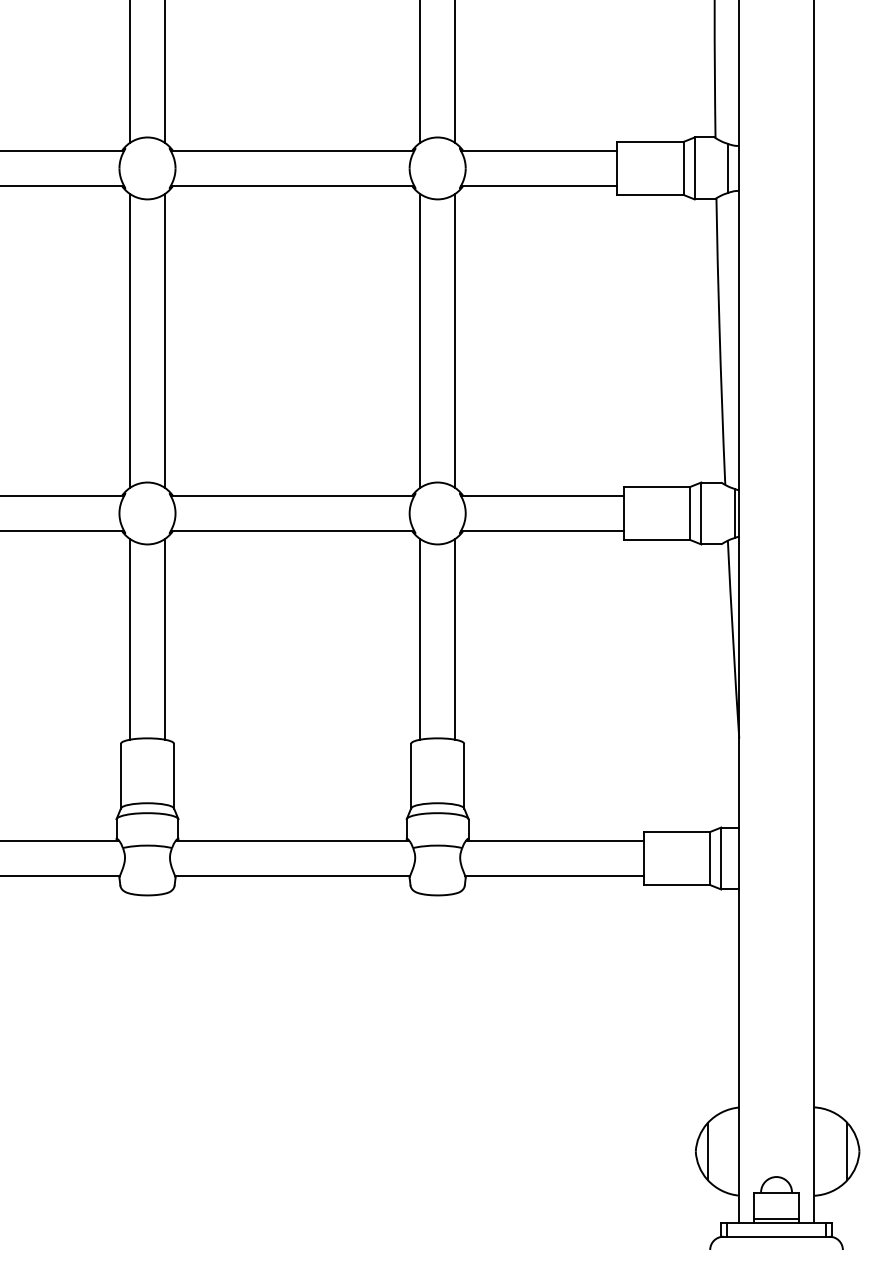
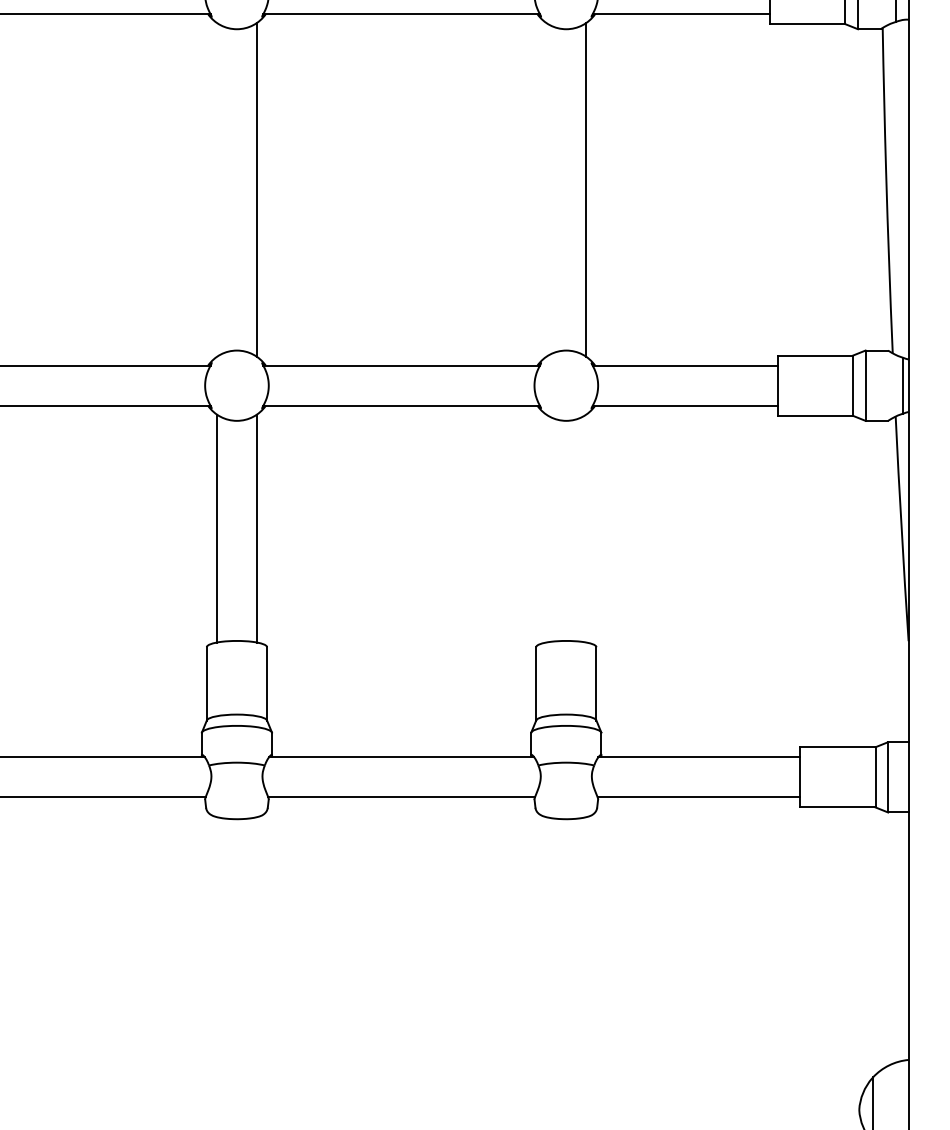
line: (129, 340) -> (216, 189), removed
line: (420, 340) -> (546, 189), removed
line: (420, 638) -> (546, 527), removed
line: (455, 638) -> (586, 527), removed

